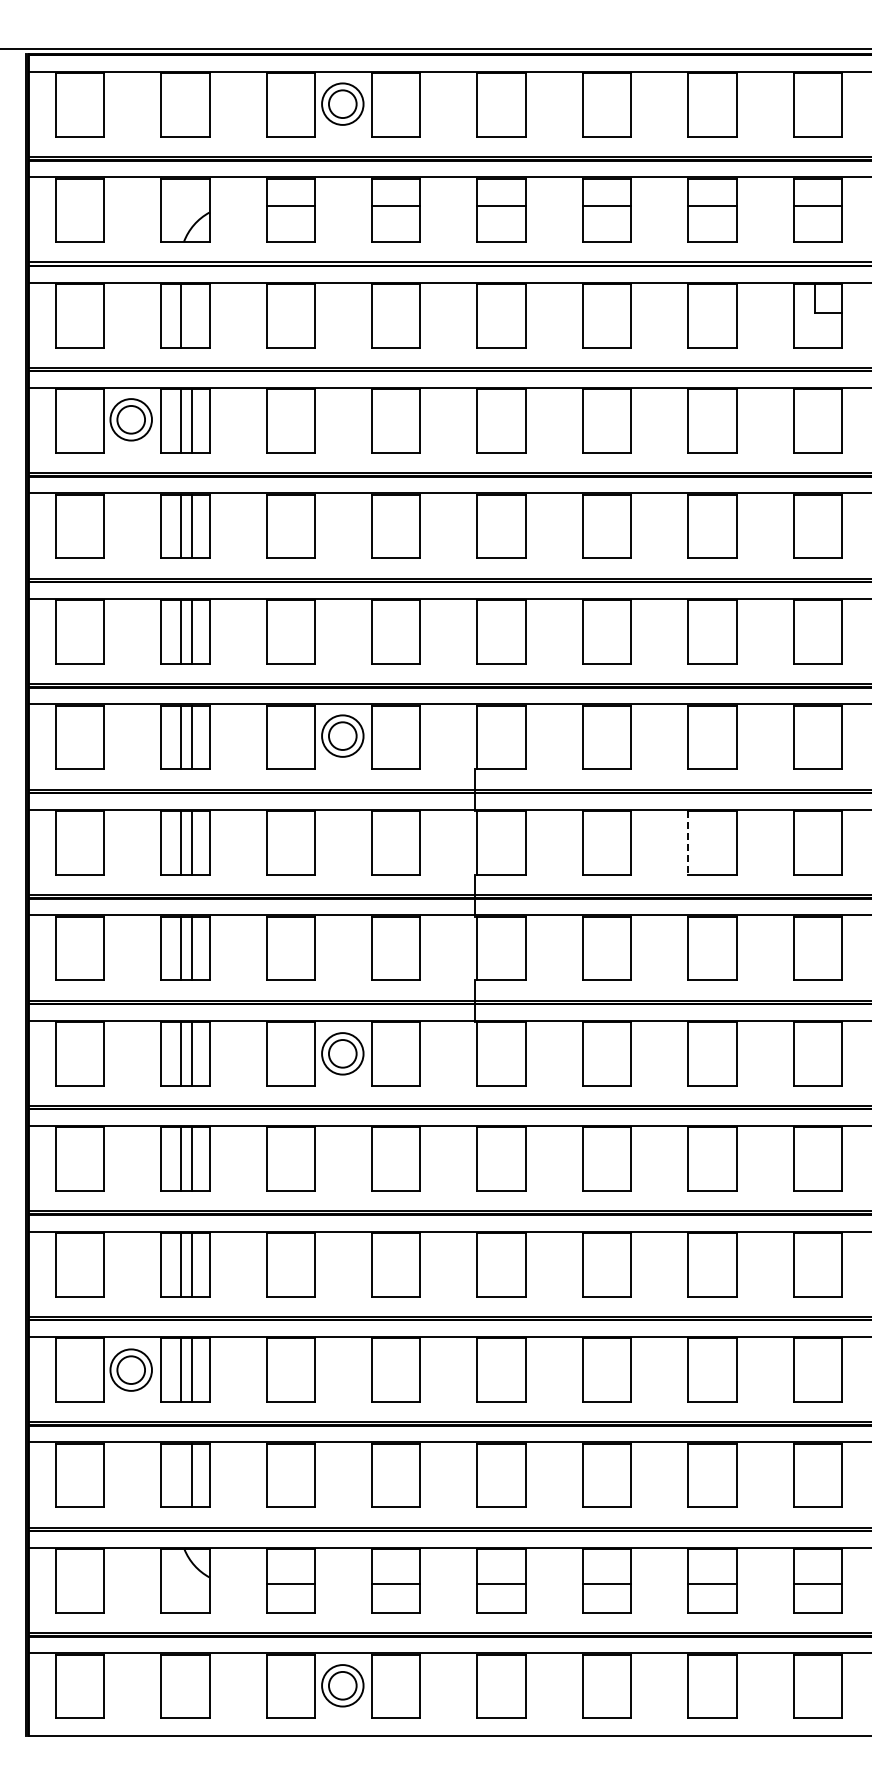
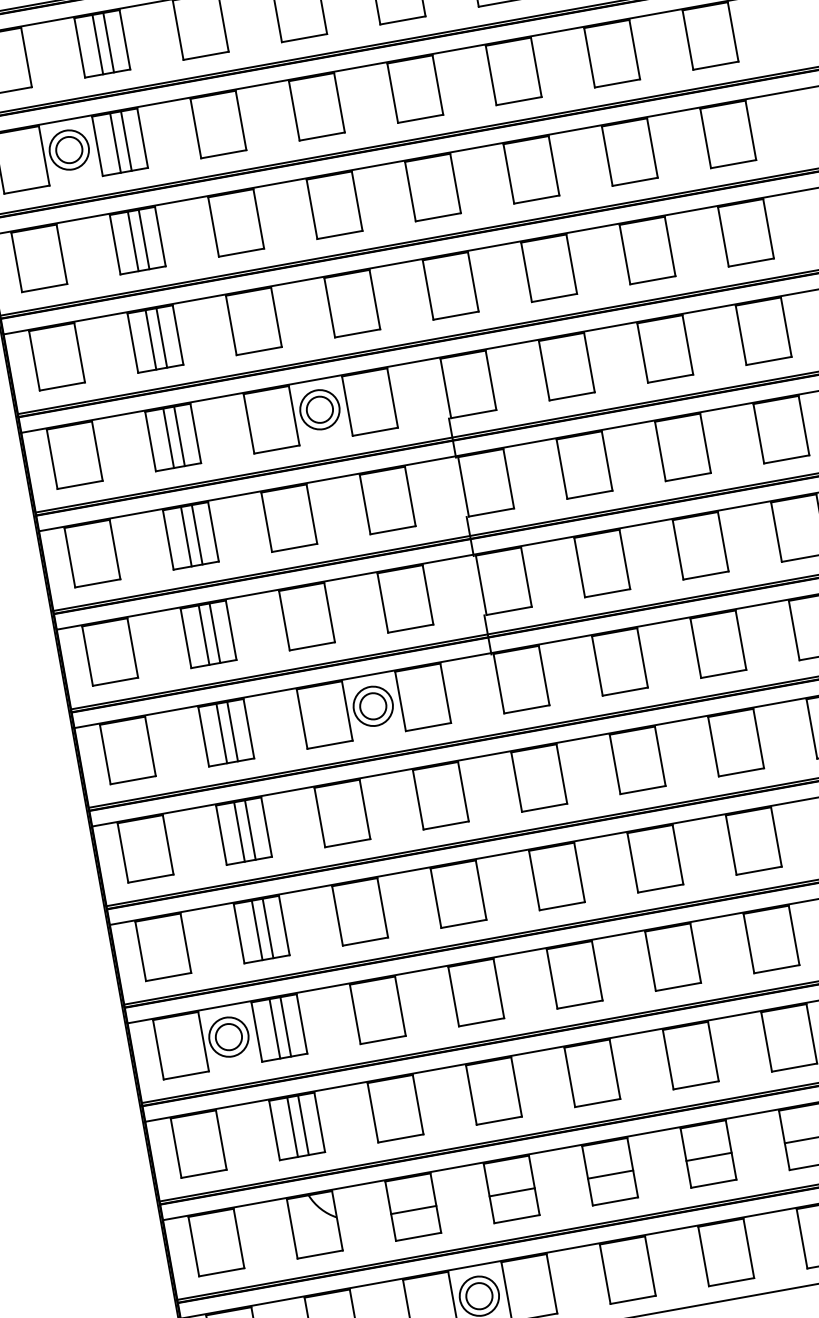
line: (192, 315) -> (108, 42), added
line: (688, 842) -> (660, 451), dashed -> solid
line: (180, 1475) -> (292, 1127), added

